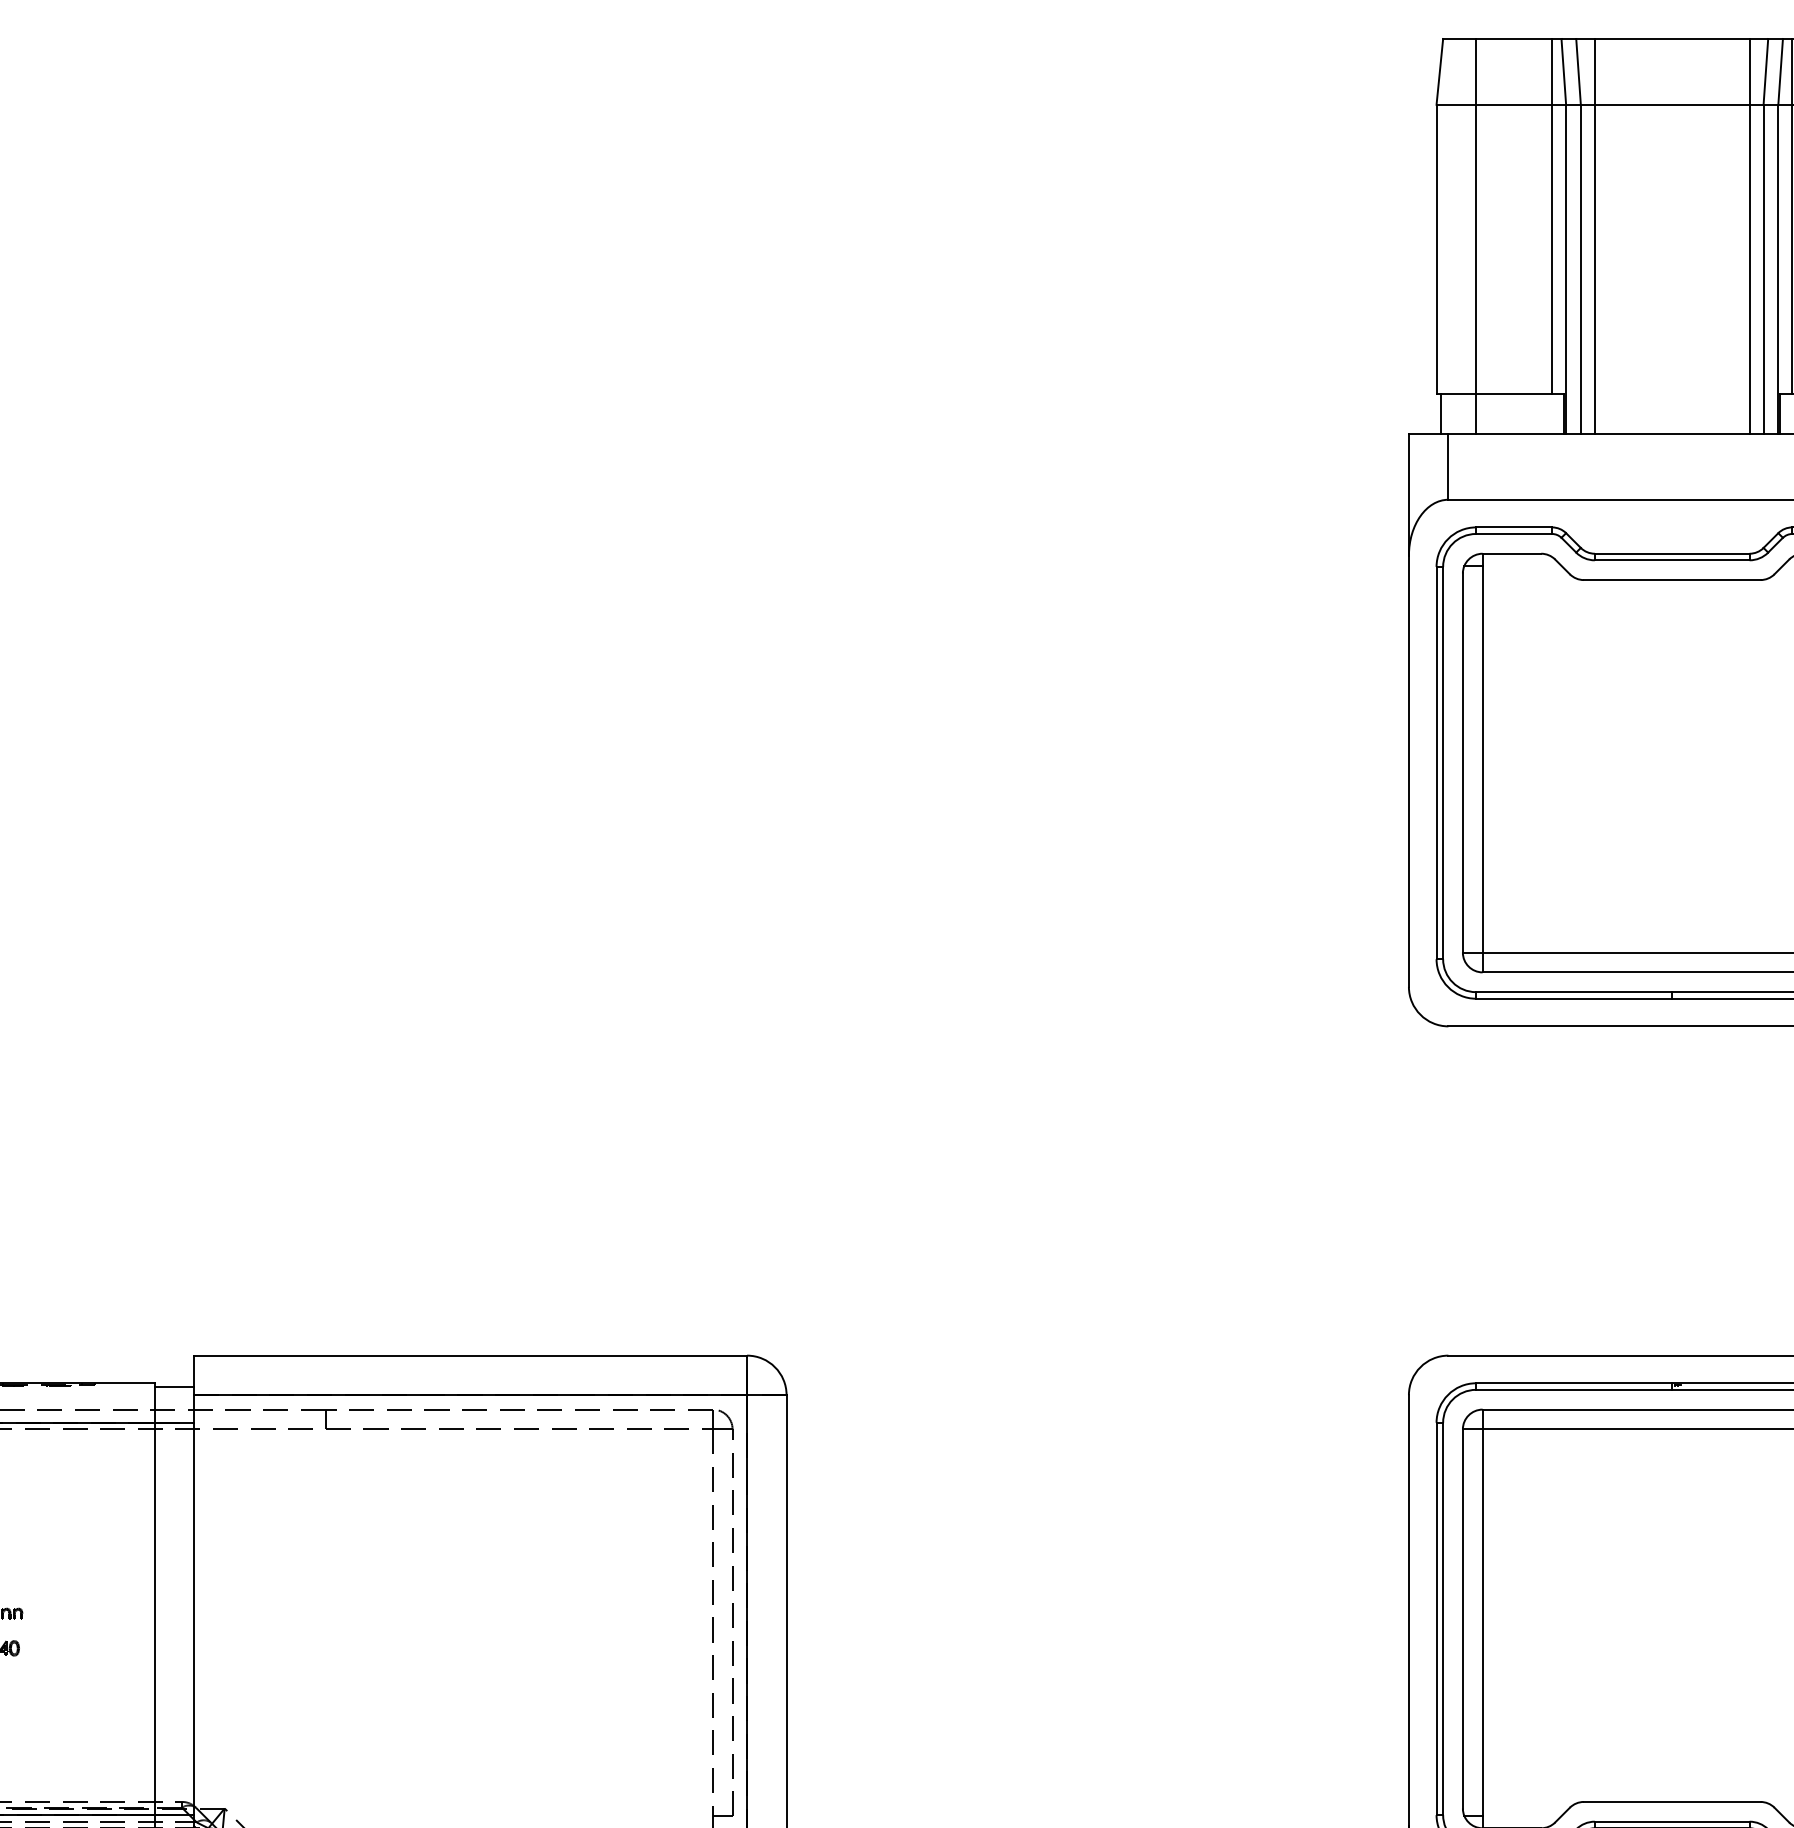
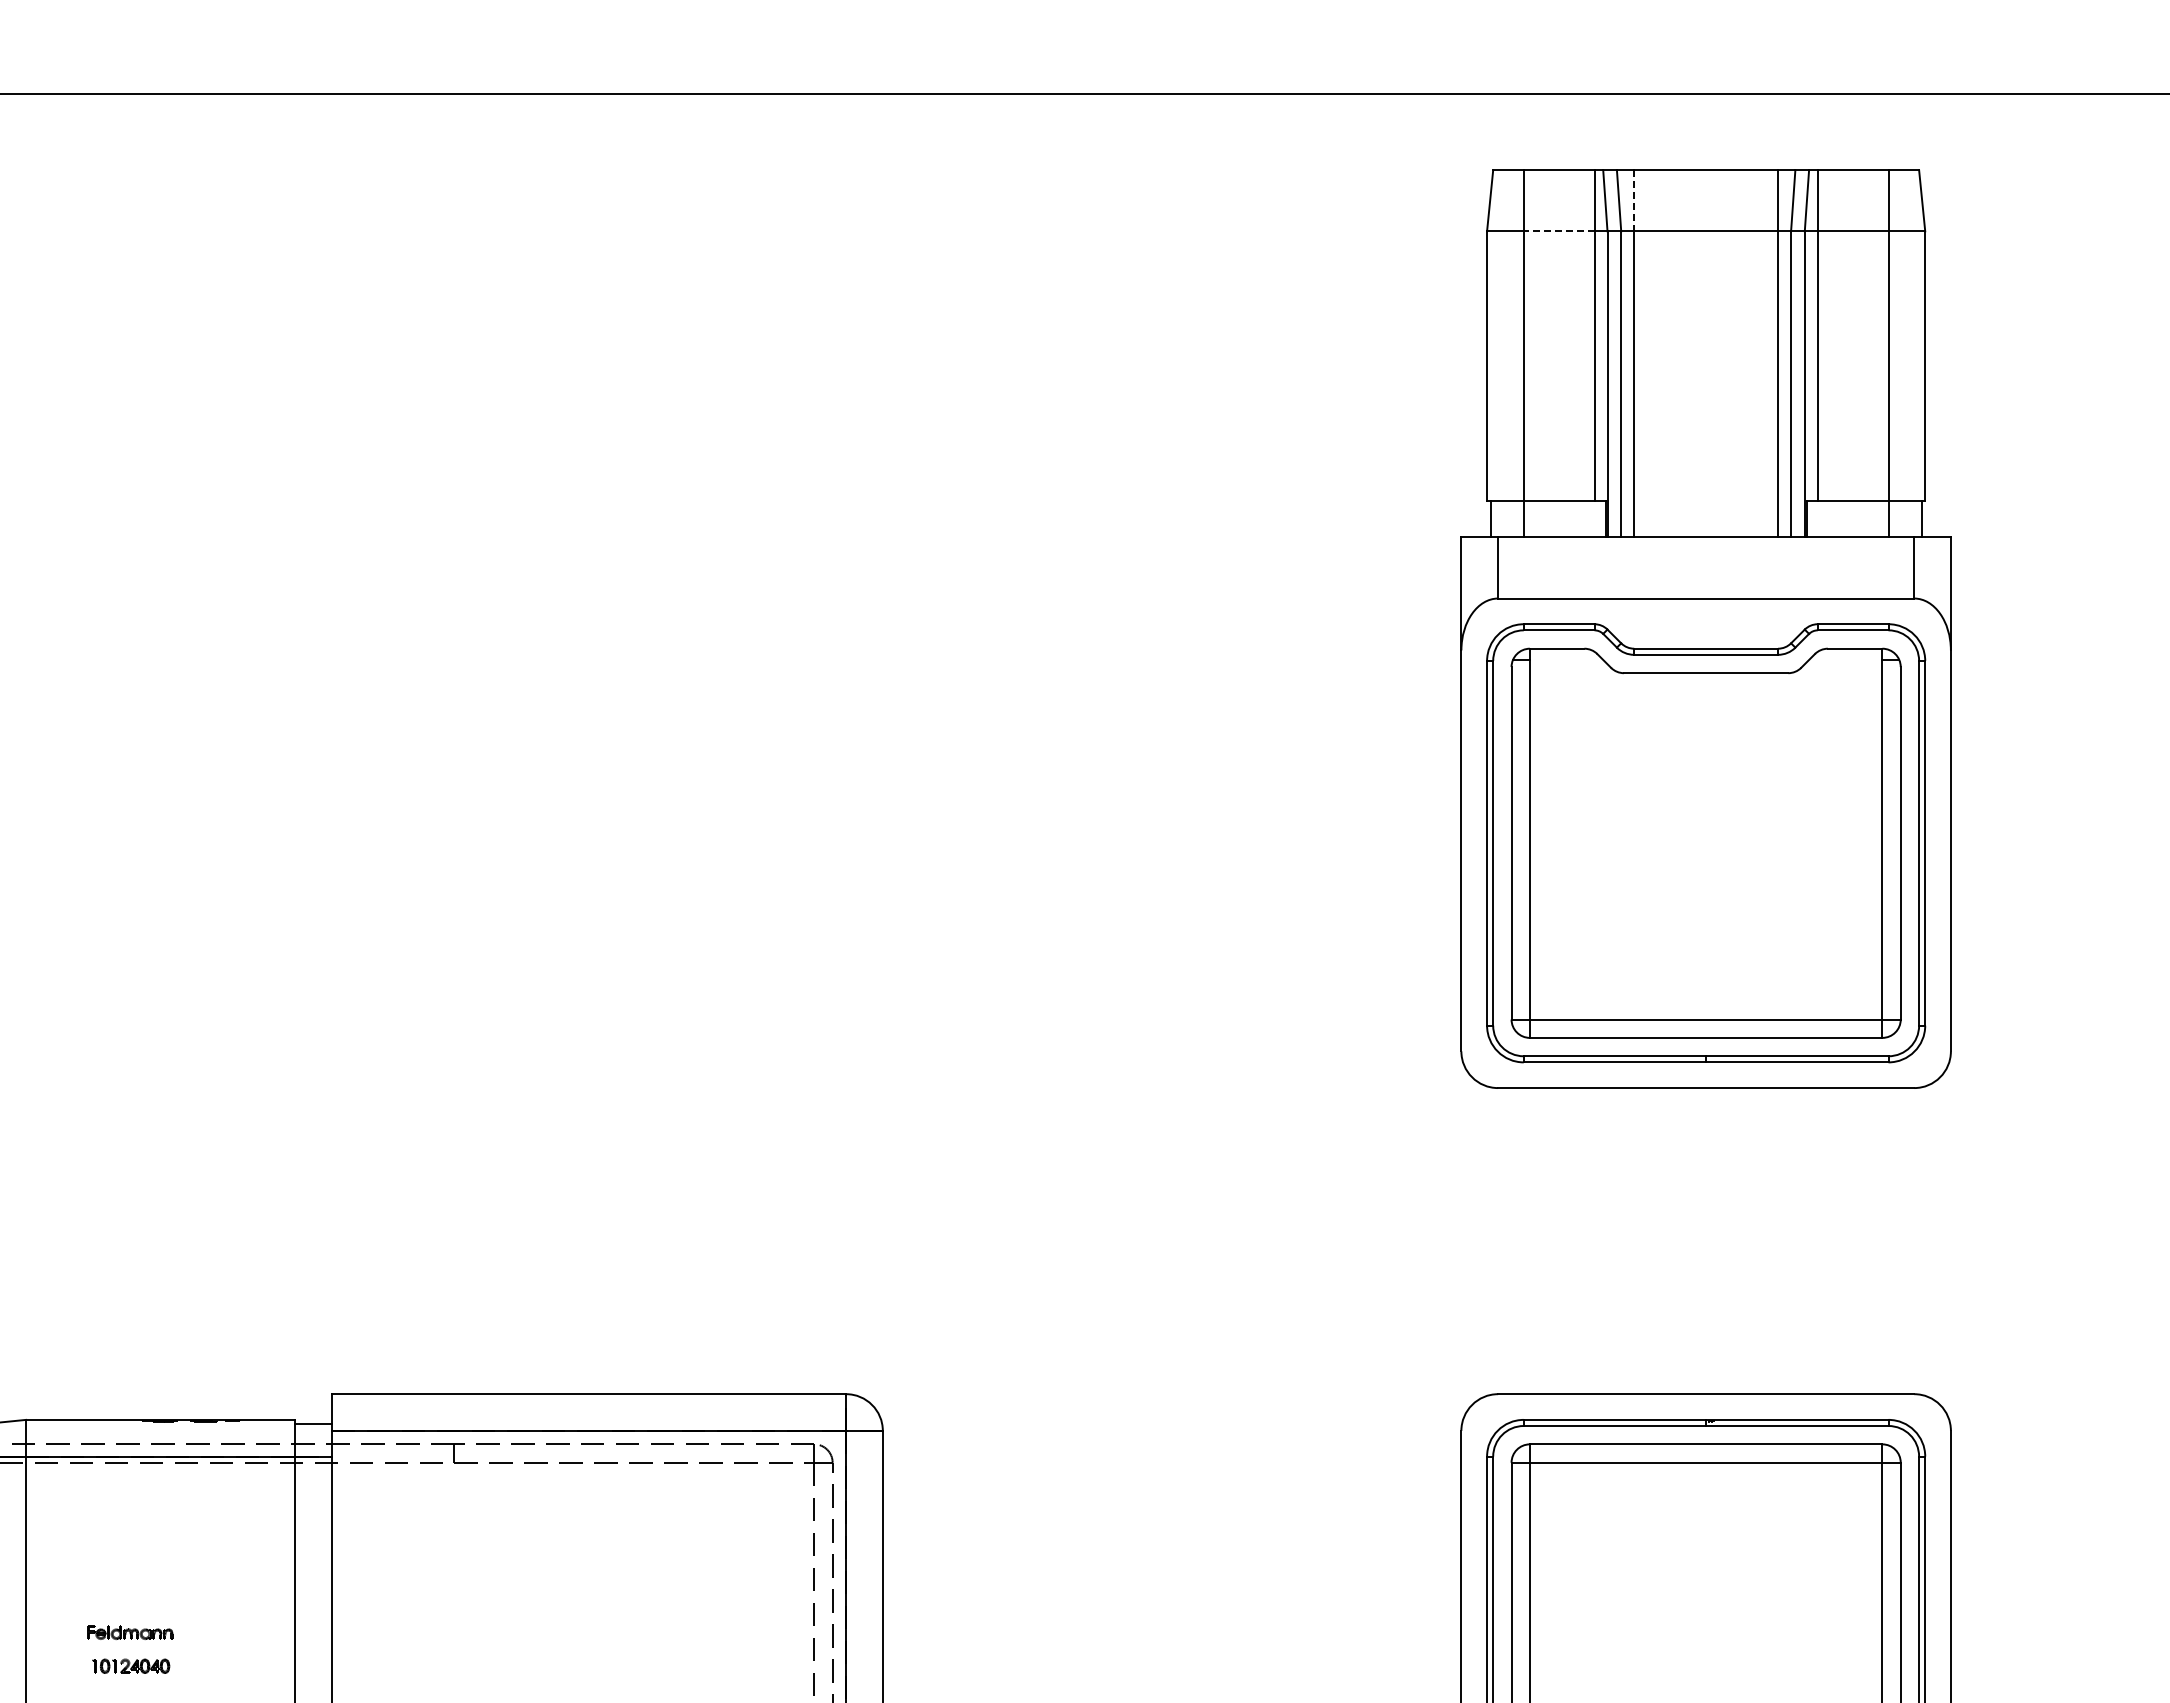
line: (1595, 71) -> (1634, 200), solid -> dashed
line: (1513, 104) -> (1558, 231), solid -> dashed

